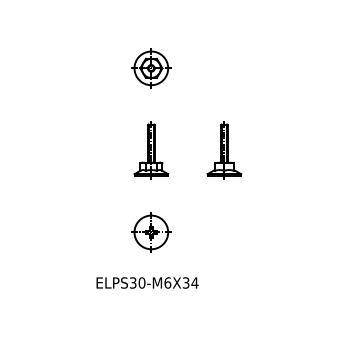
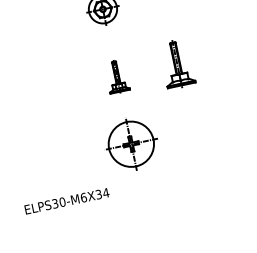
part: (150, 150) -> (116, 77), size x0.7
part: (151, 232) -> (131, 144), size x1.6
text: (147, 282) -> (66, 200), moved

